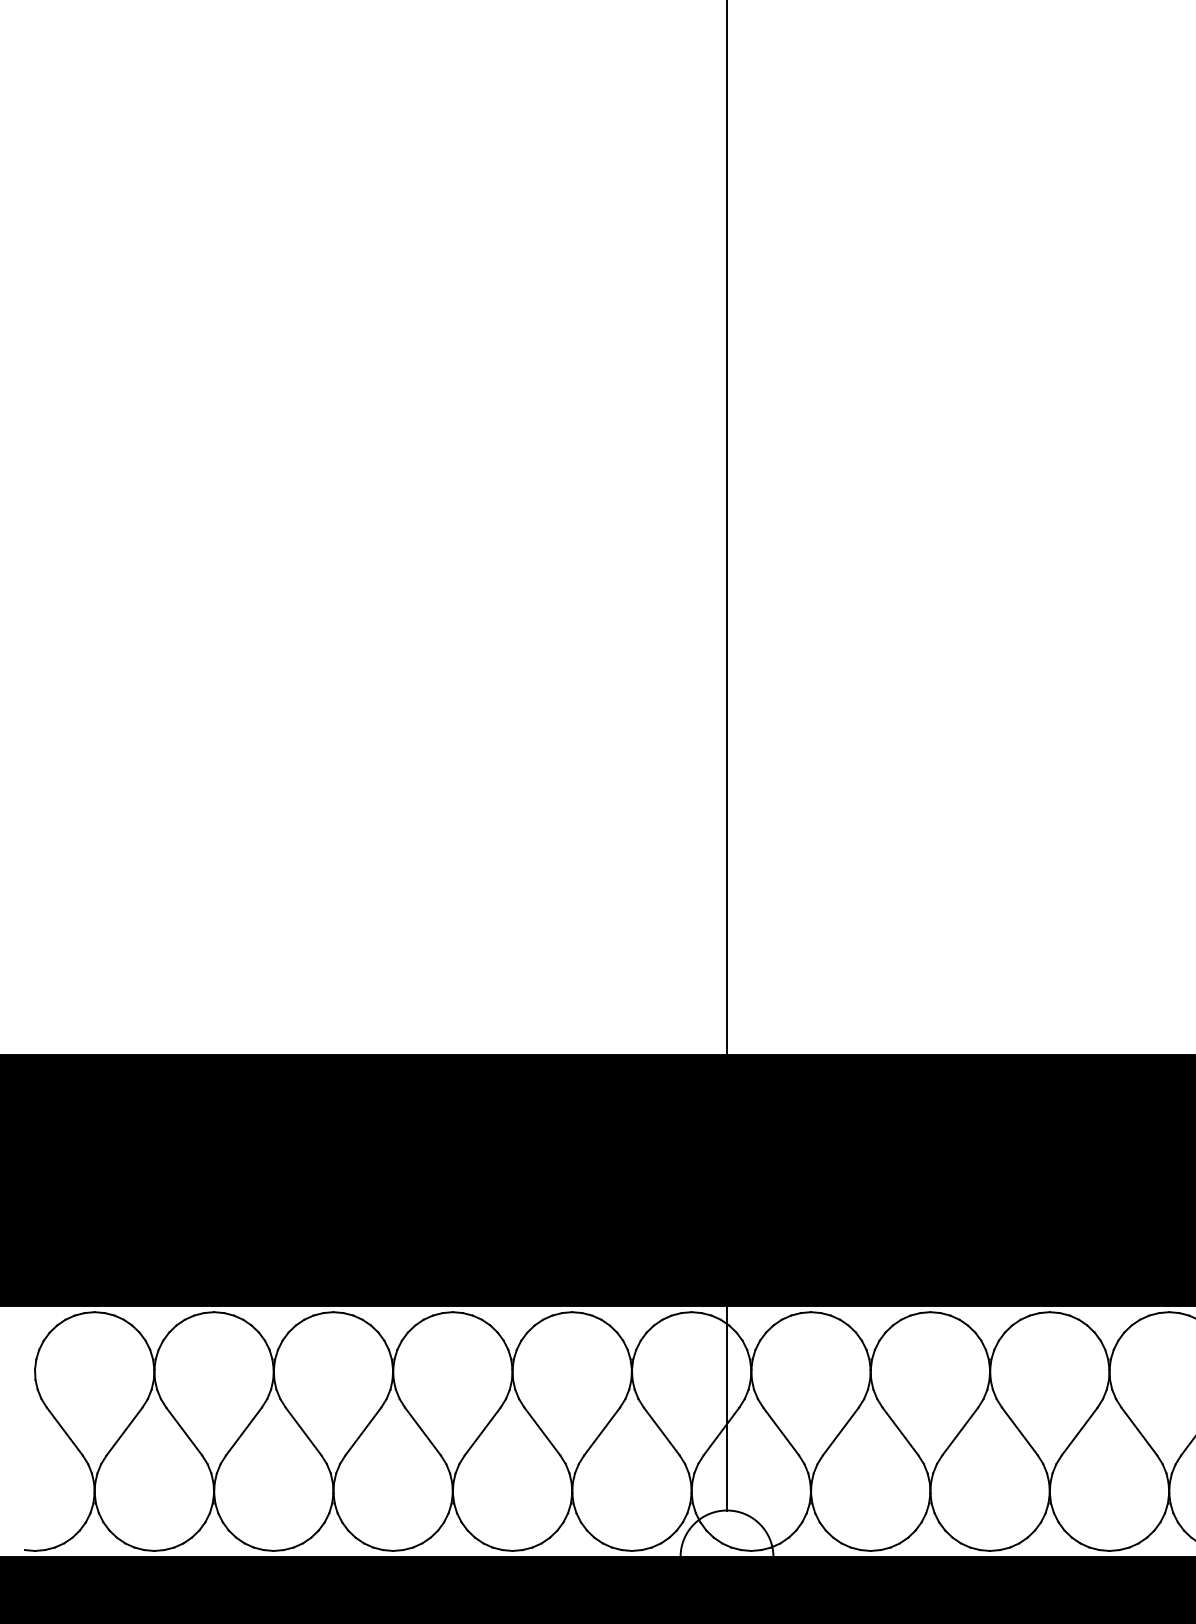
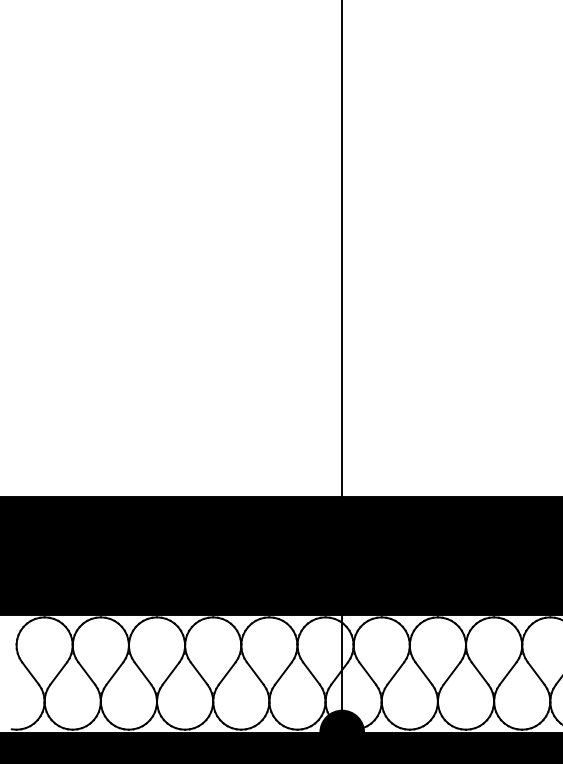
fill: (727, 1556) -> (342, 732), added

